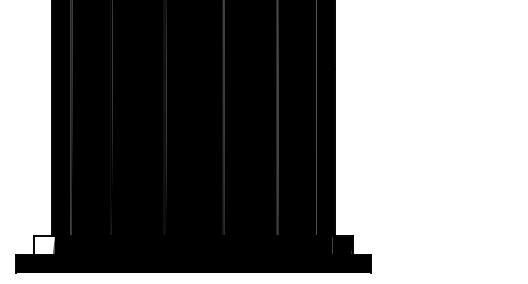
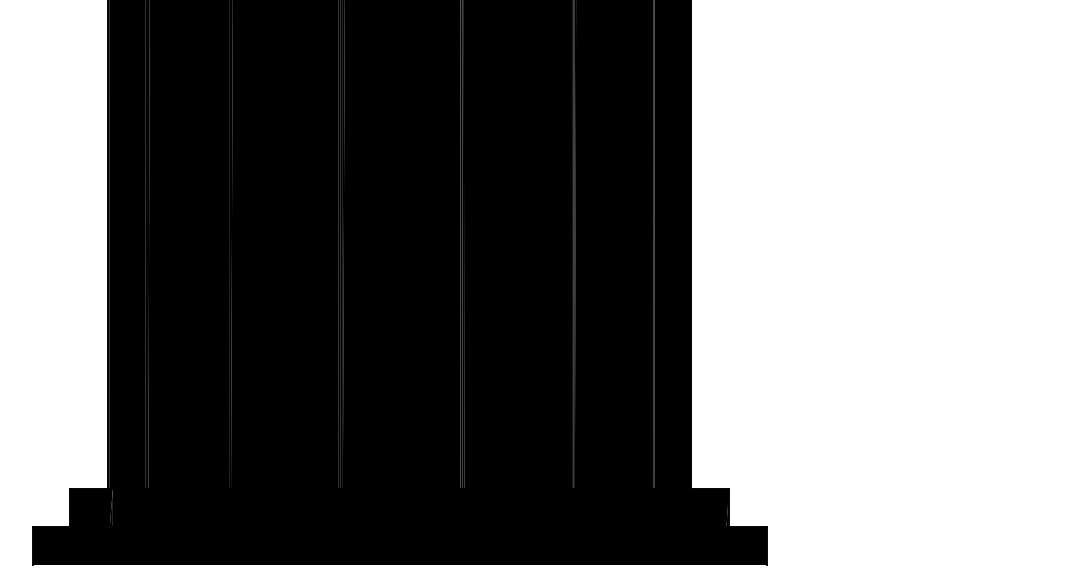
fill: (44, 245) -> (91, 507), added

